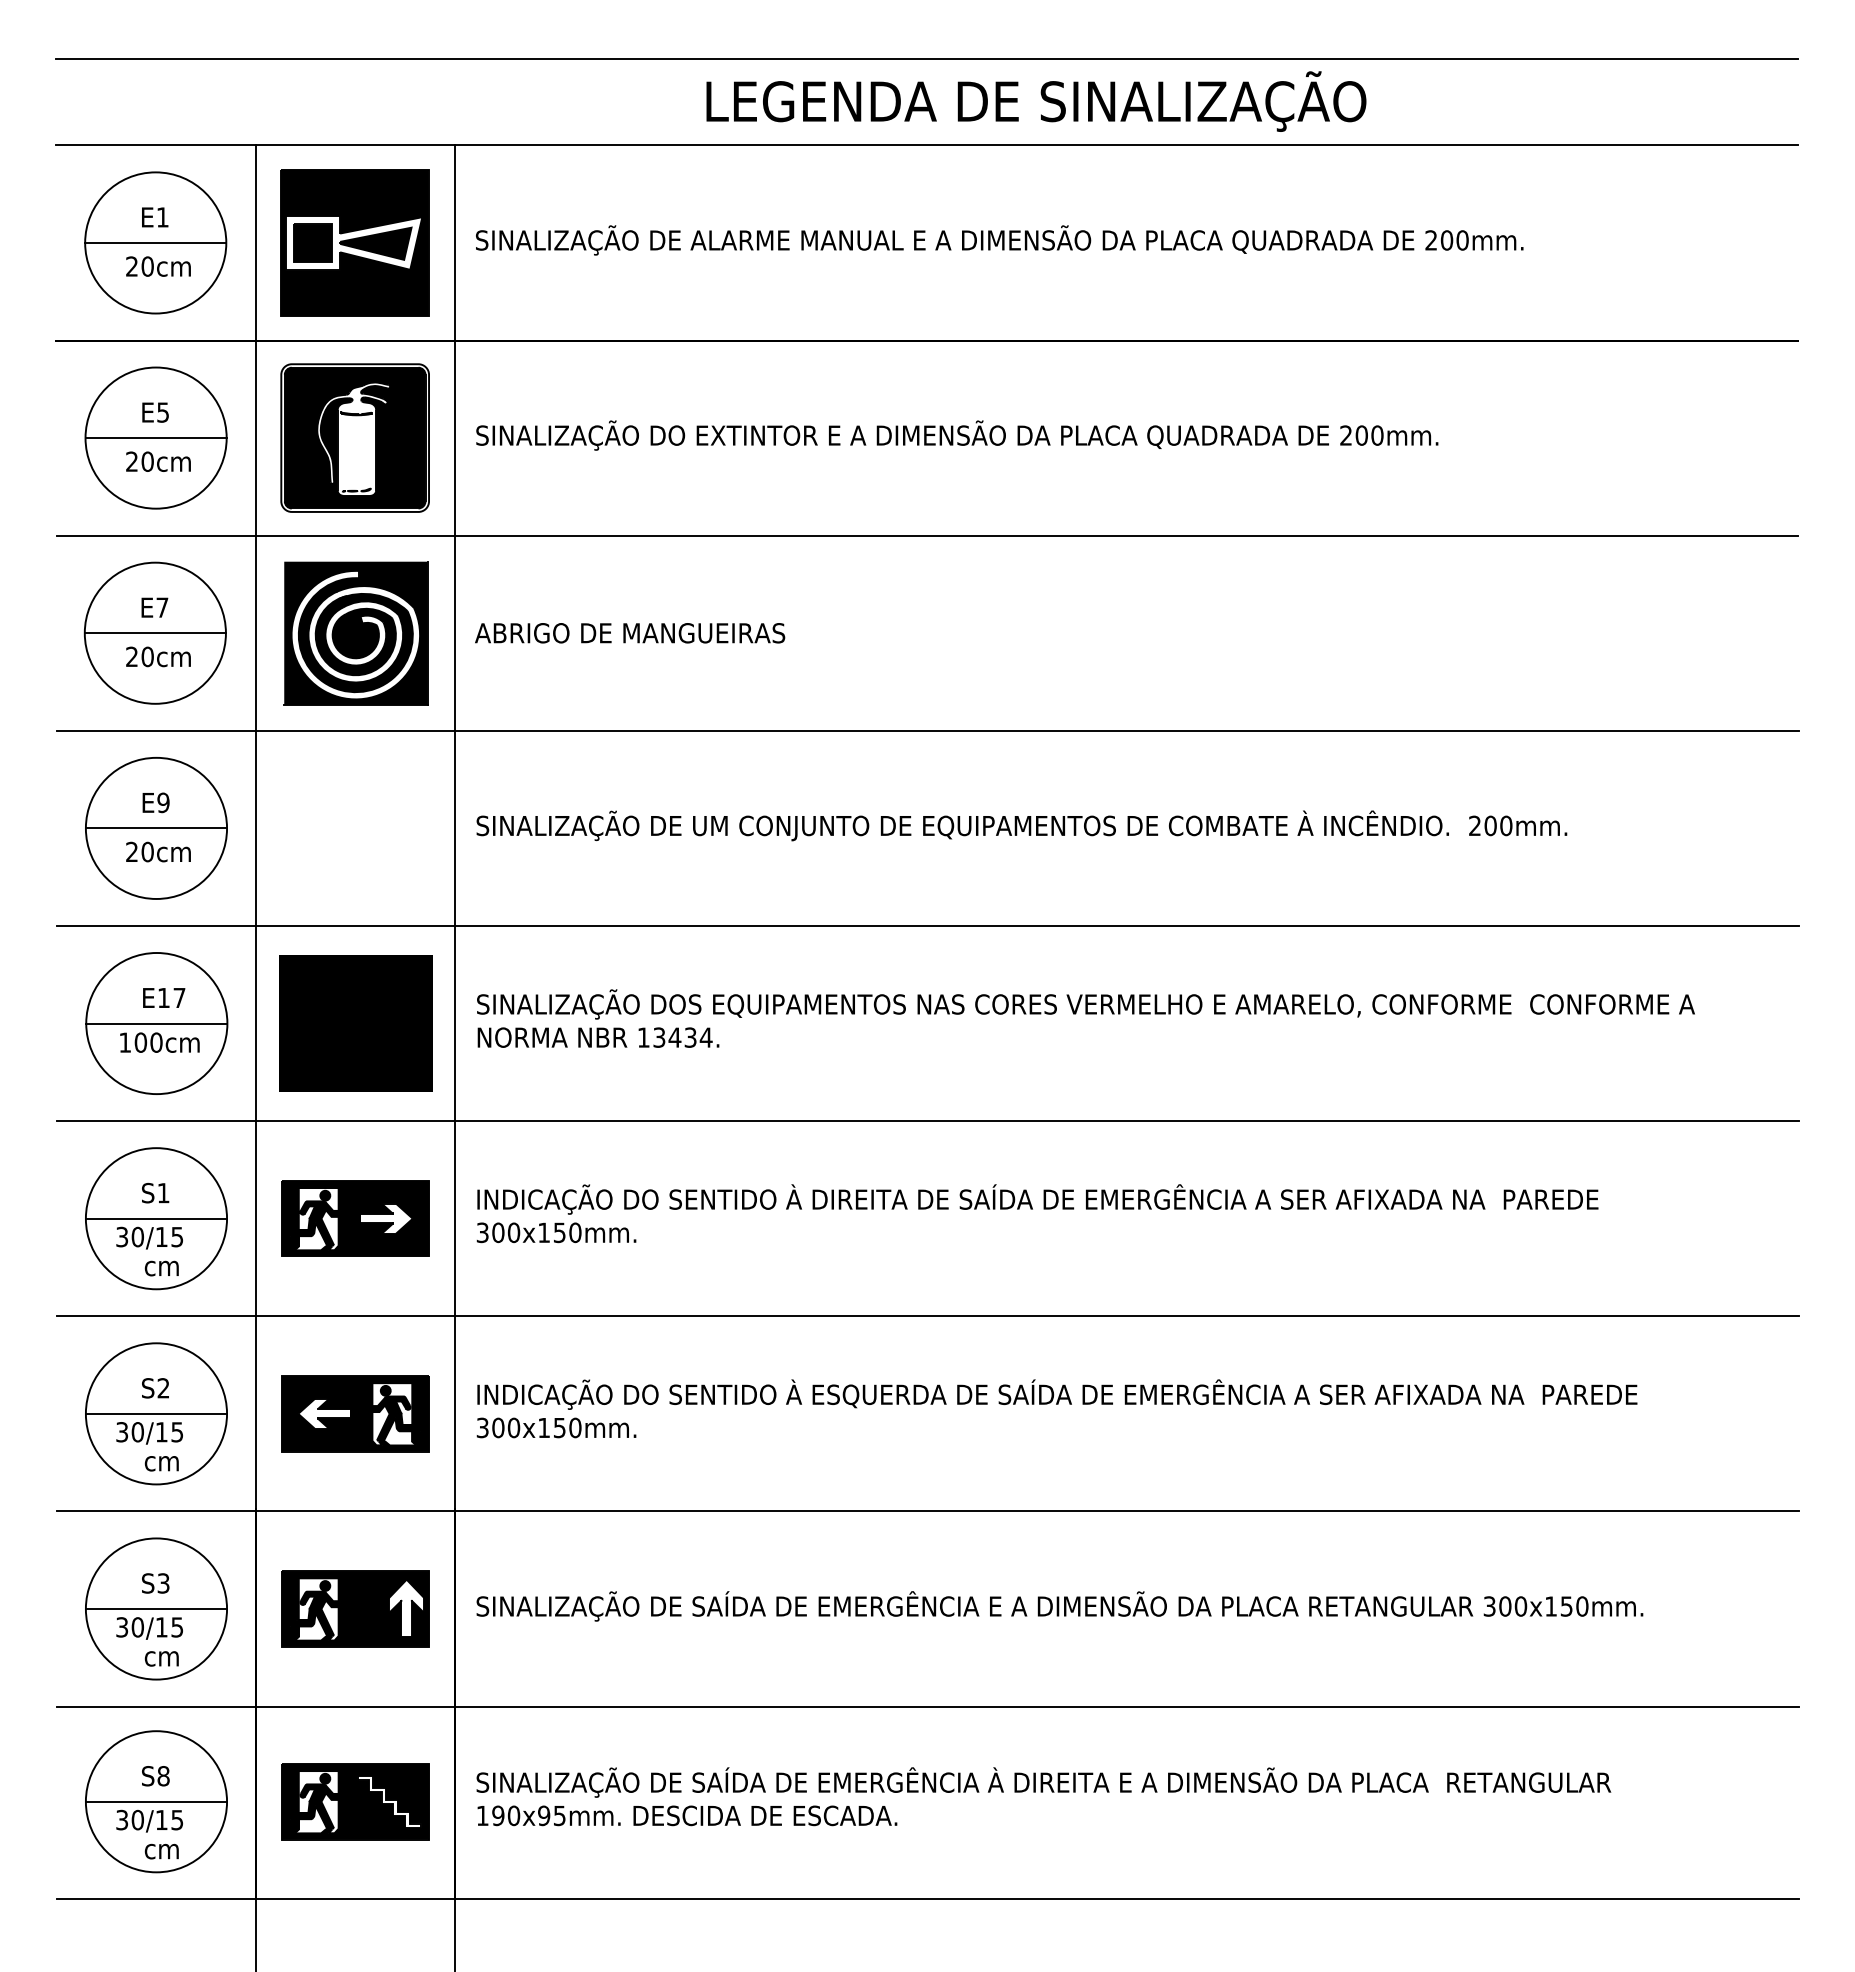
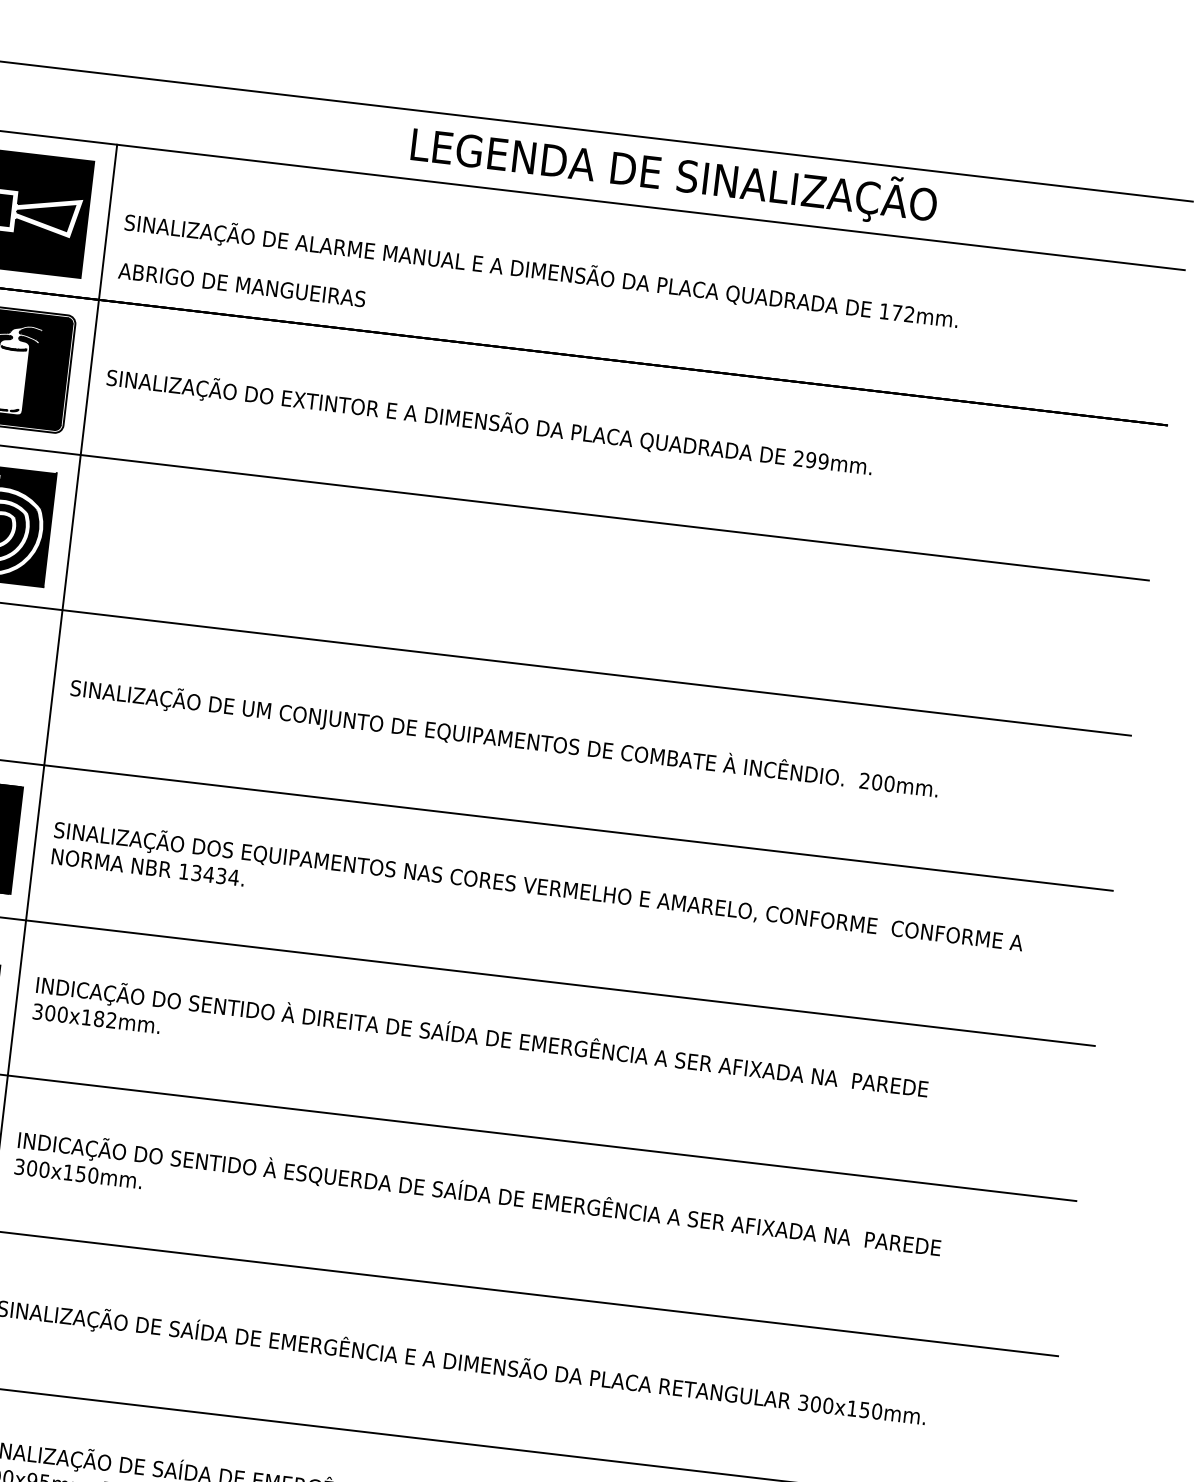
text: (1036, 101) -> (674, 174), moved
text: (1446, 240) -> (896, 312), 200mm. -> 172mm.
text: (1369, 435) -> (817, 460), 200mm. -> 299mm.
text: (630, 633) -> (242, 285), moved
text: (567, 1232) -> (105, 1019), 300x150mm. -> 300x182mm.

